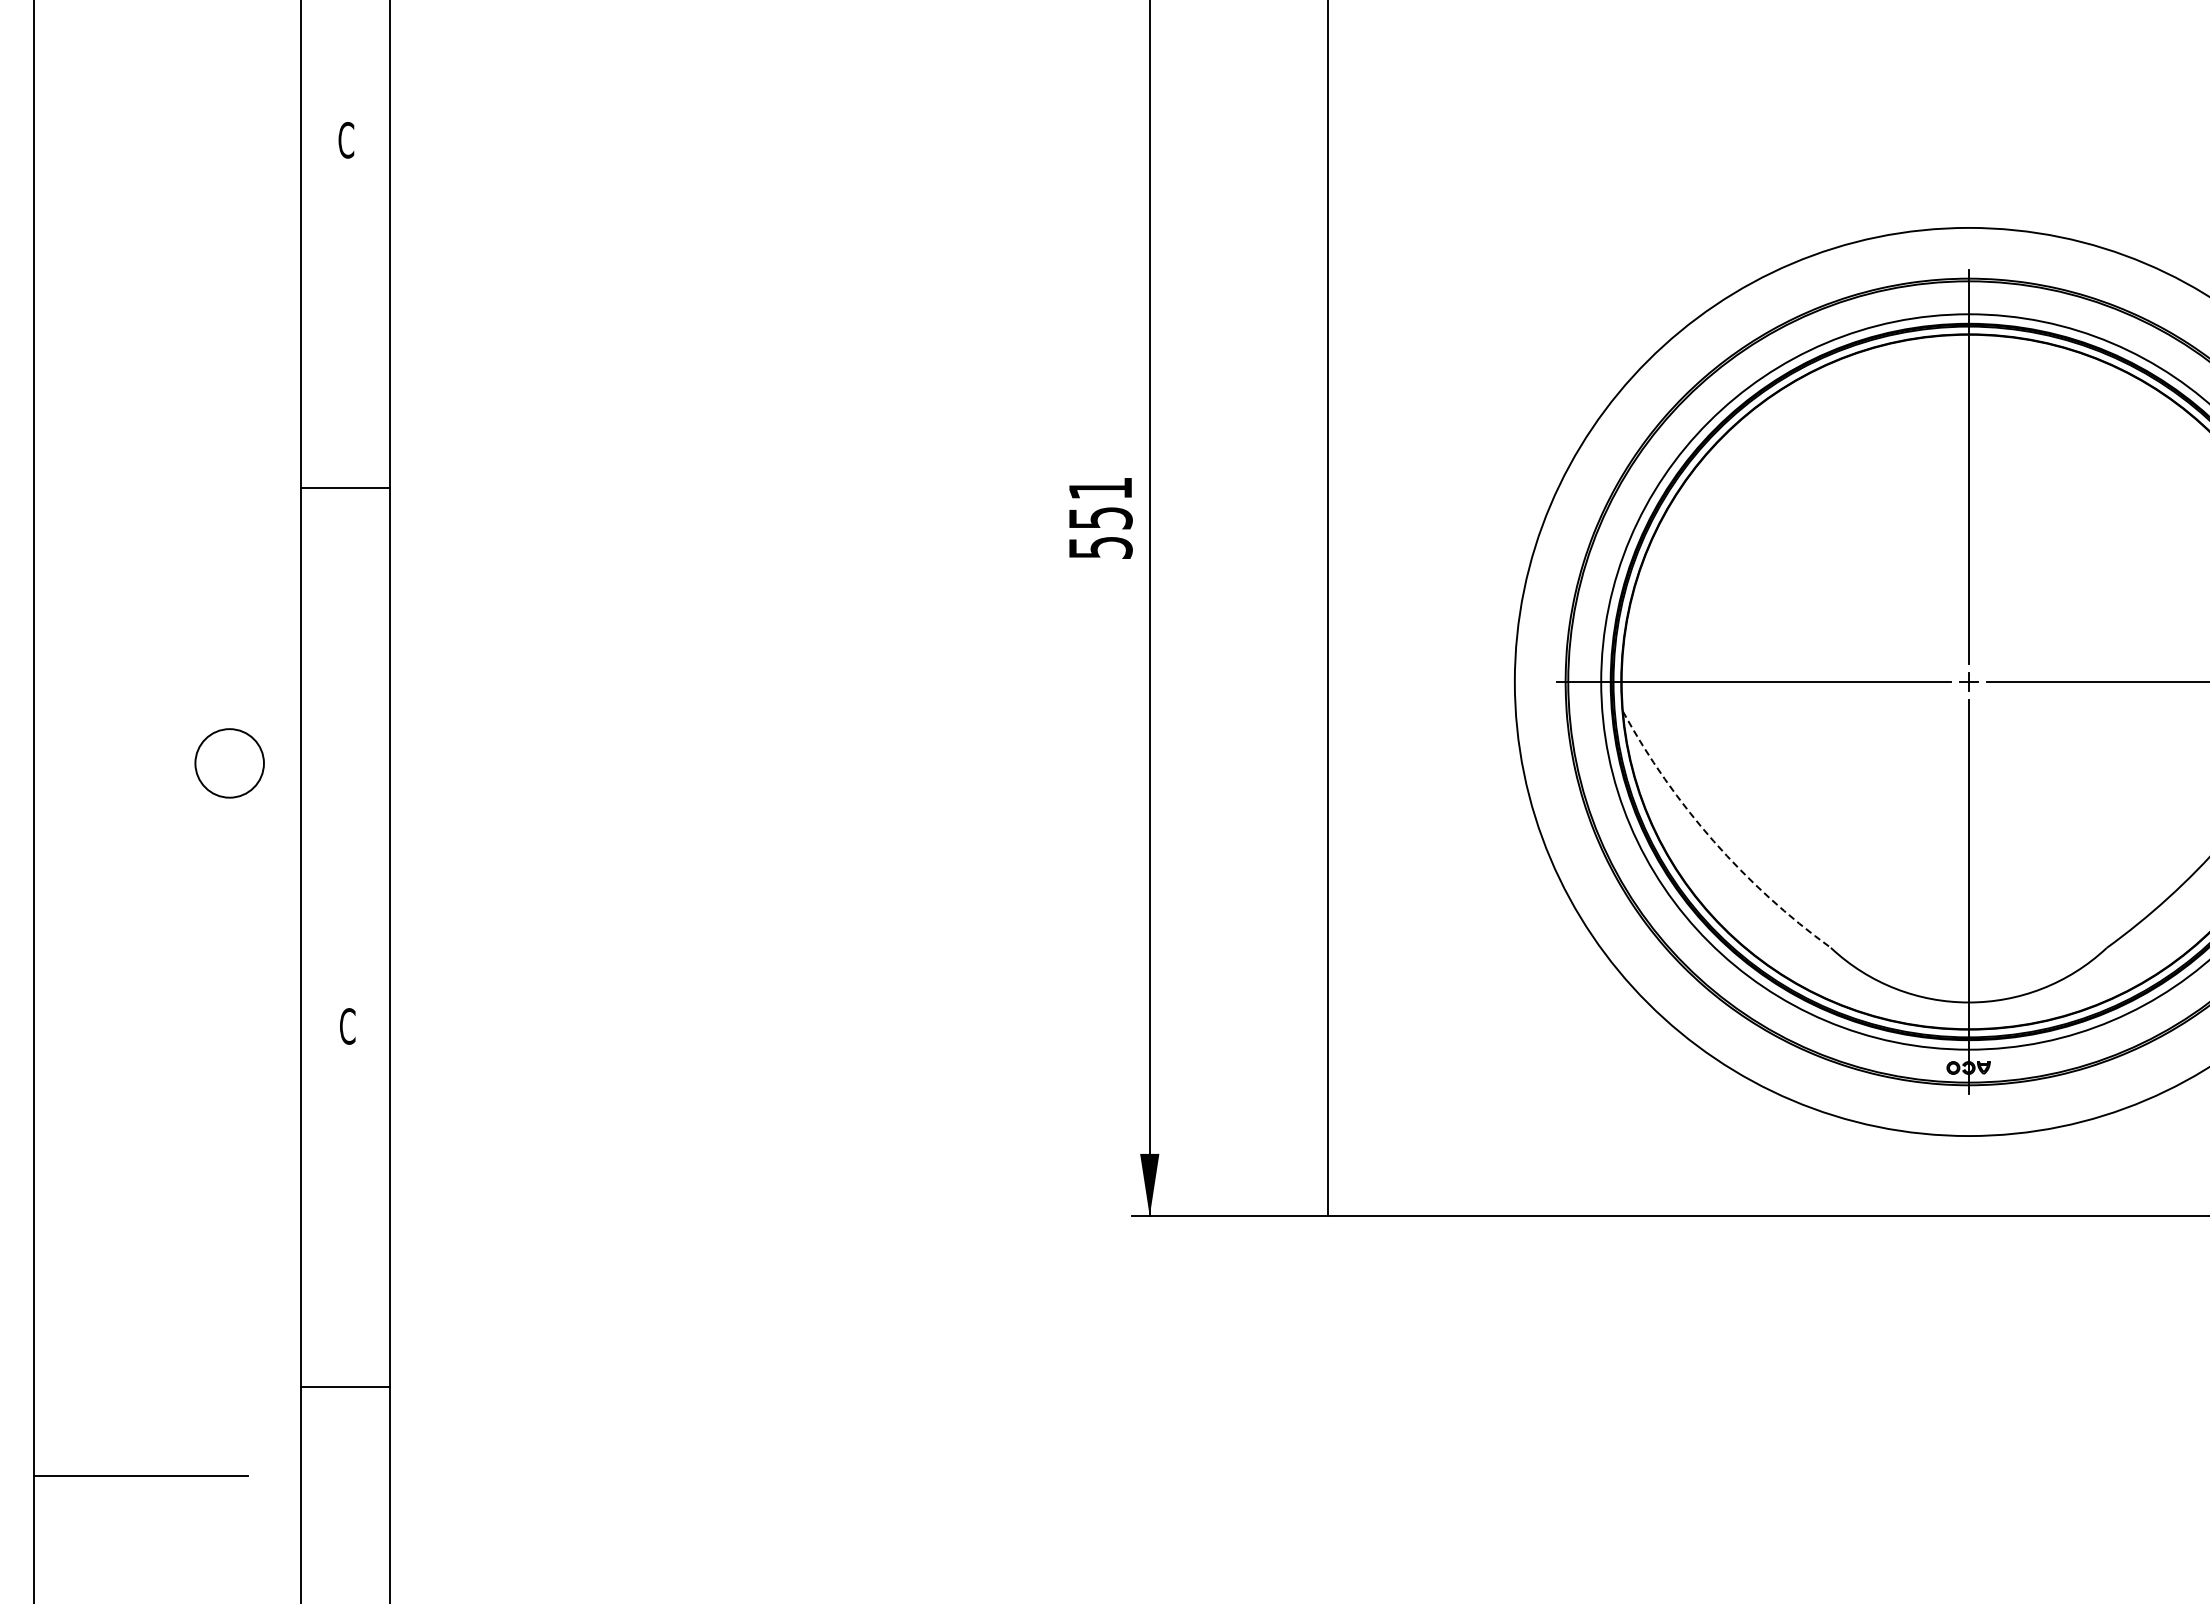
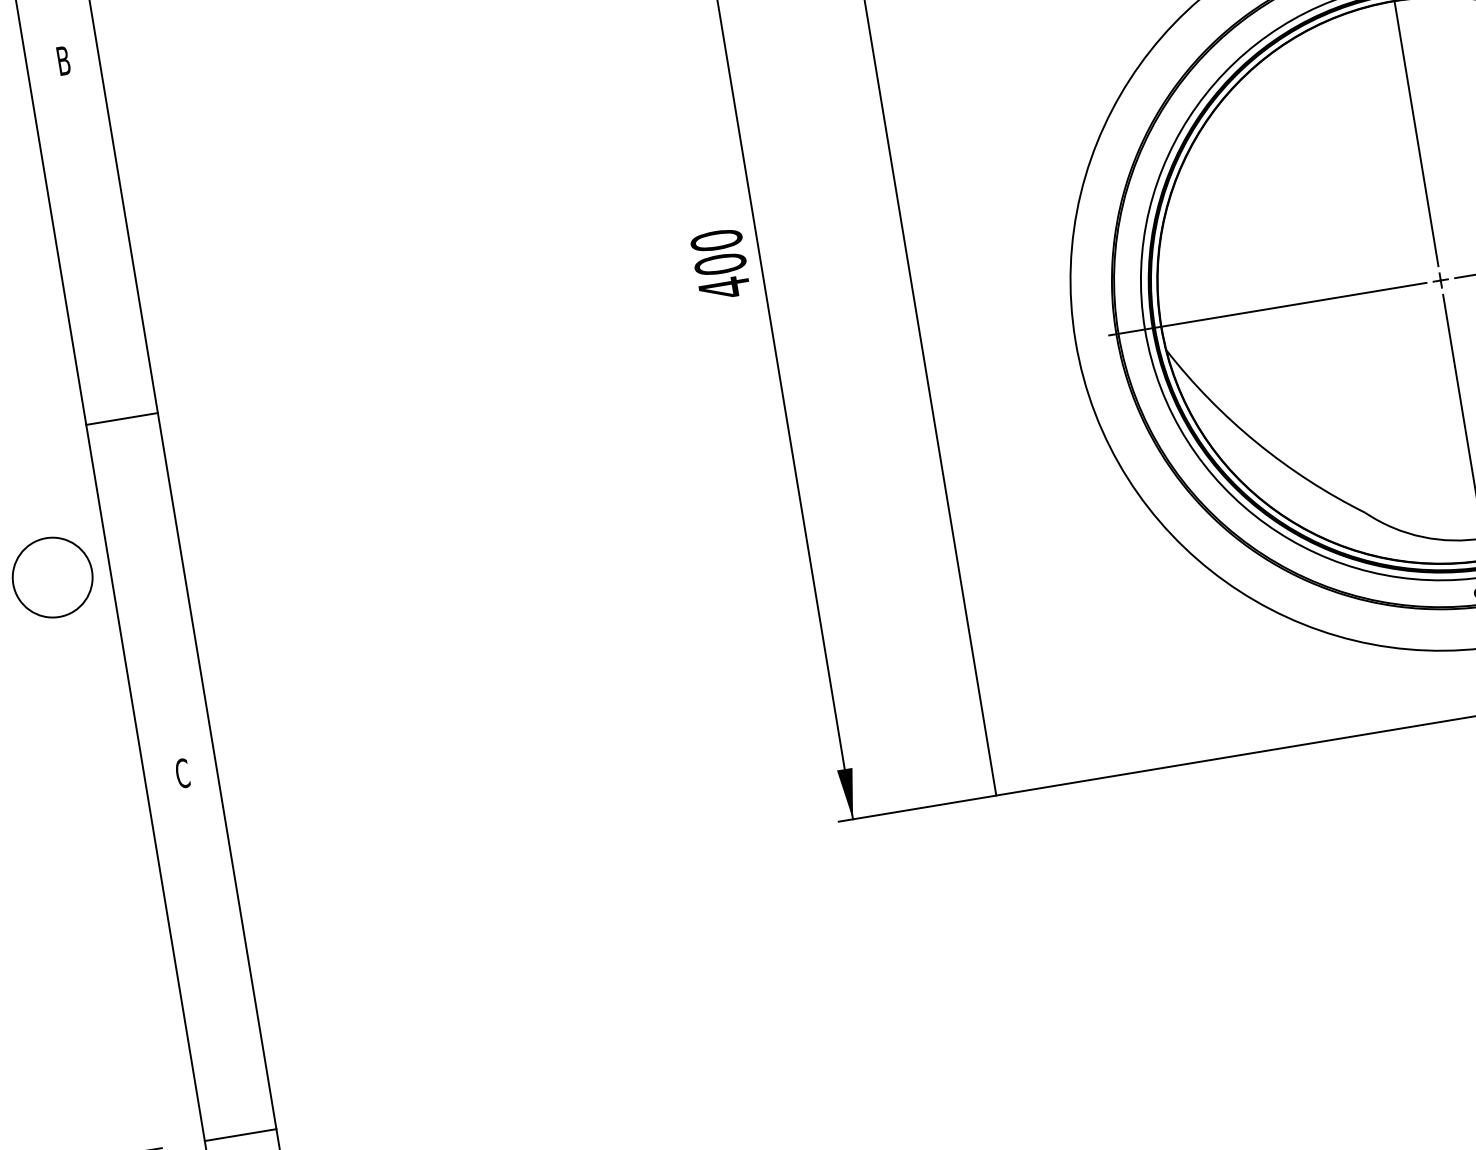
text: (346, 140) -> (63, 61), C -> B
line: (344, 488) -> (121, 419), moved
text: (1100, 518) -> (720, 264), 551 -> 400
circle: (229, 763) -> (52, 577), size x1.43
arc: (1713, 841) -> (1256, 442), dashed -> solid
line: (344, 1386) -> (239, 1135), moved

